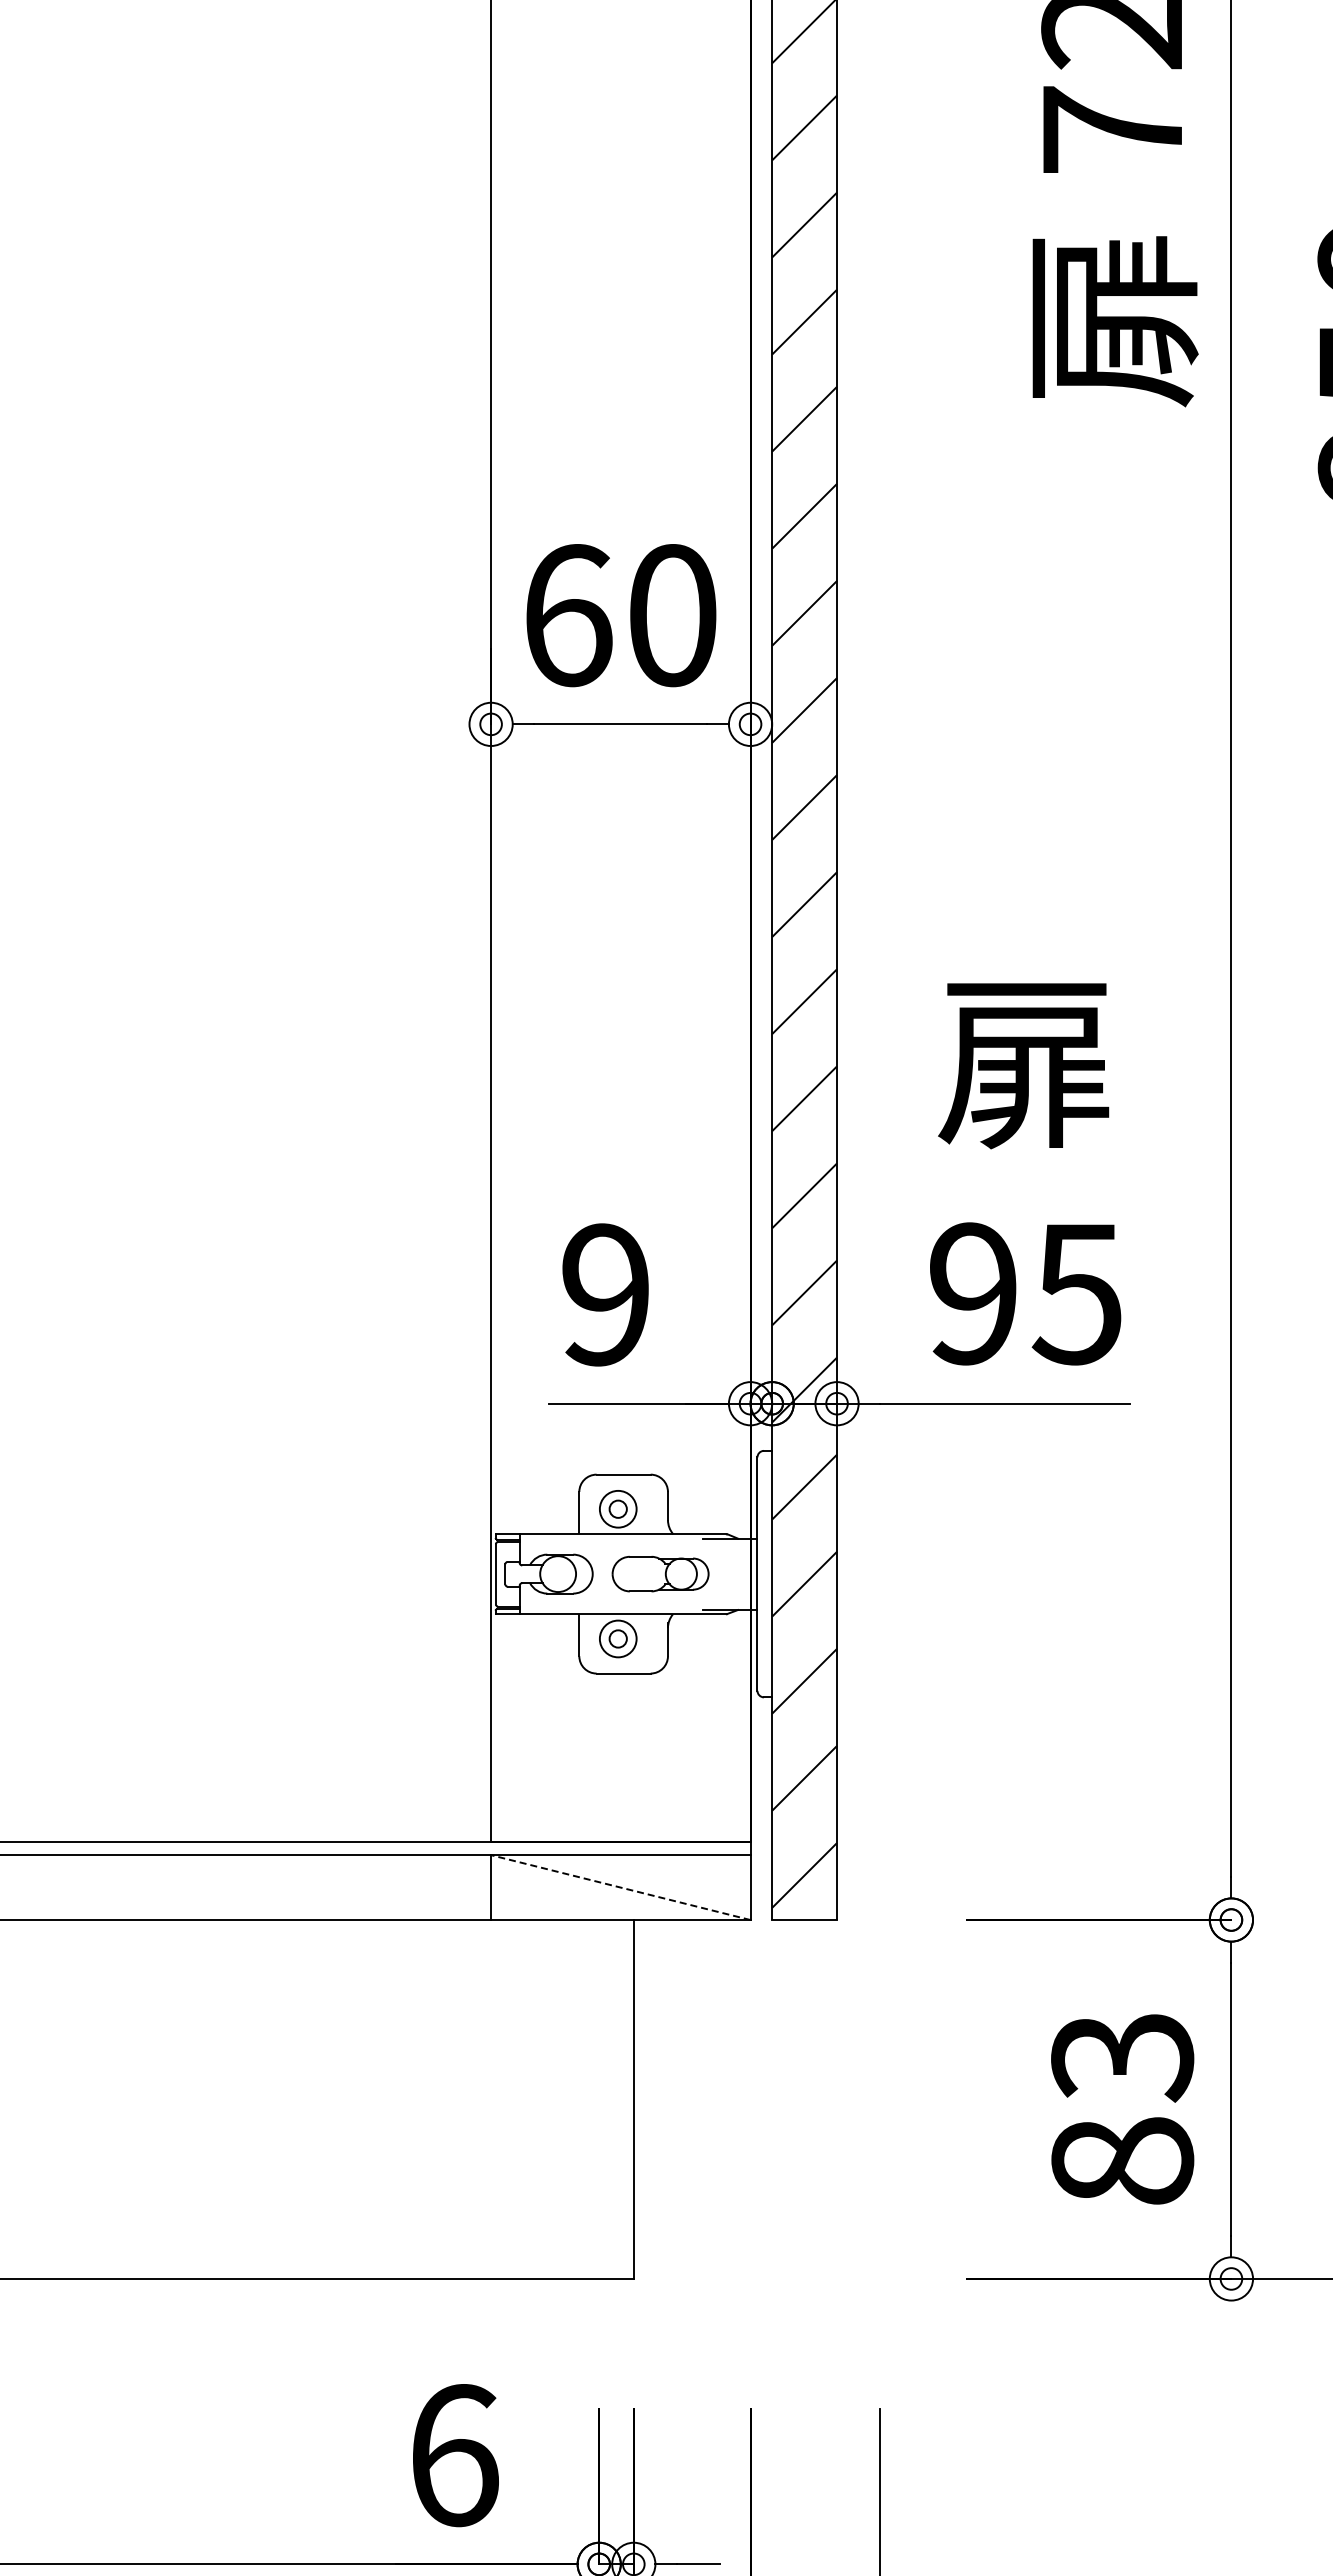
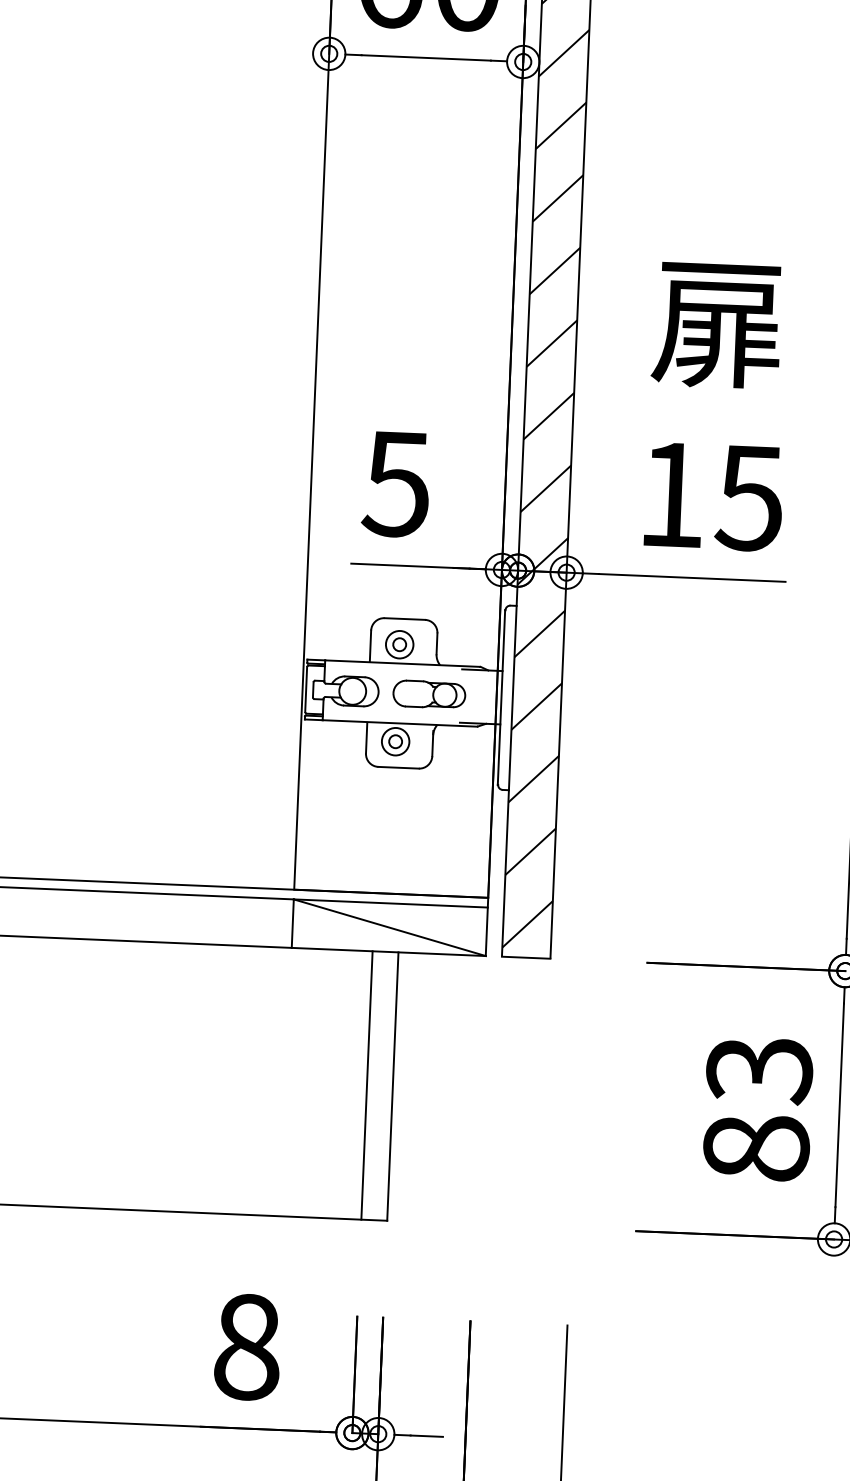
text: (973, 1293) -> (672, 494), 95 -> 15
text: (603, 1294) -> (395, 483), 9 -> 5
line: (620, 1887) -> (389, 927), dashed -> solid
line: (599, 2099) -> (367, 1085), added
text: (454, 2455) -> (247, 1347), 6 -> 8

